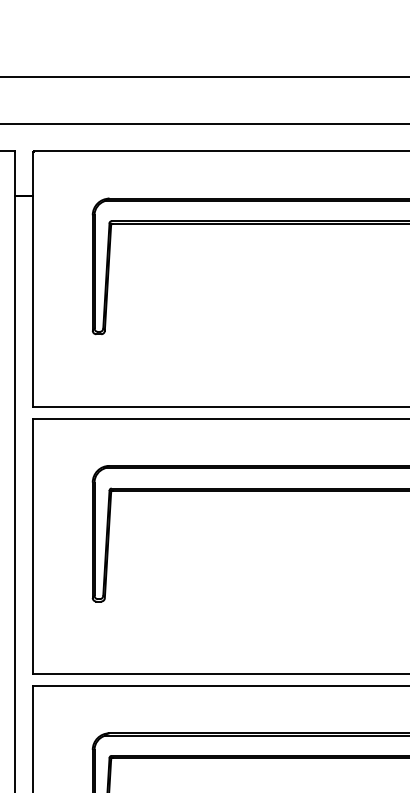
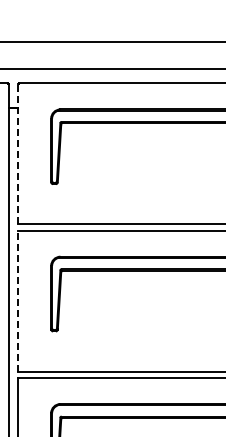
line: (33, 278) -> (18, 153), solid -> dashed
line: (33, 545) -> (18, 300), solid -> dashed

